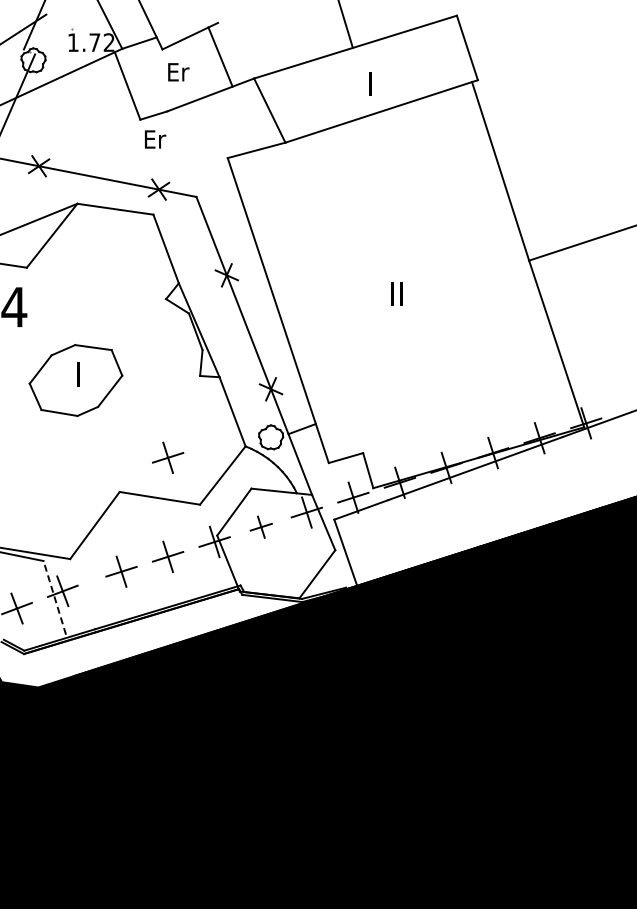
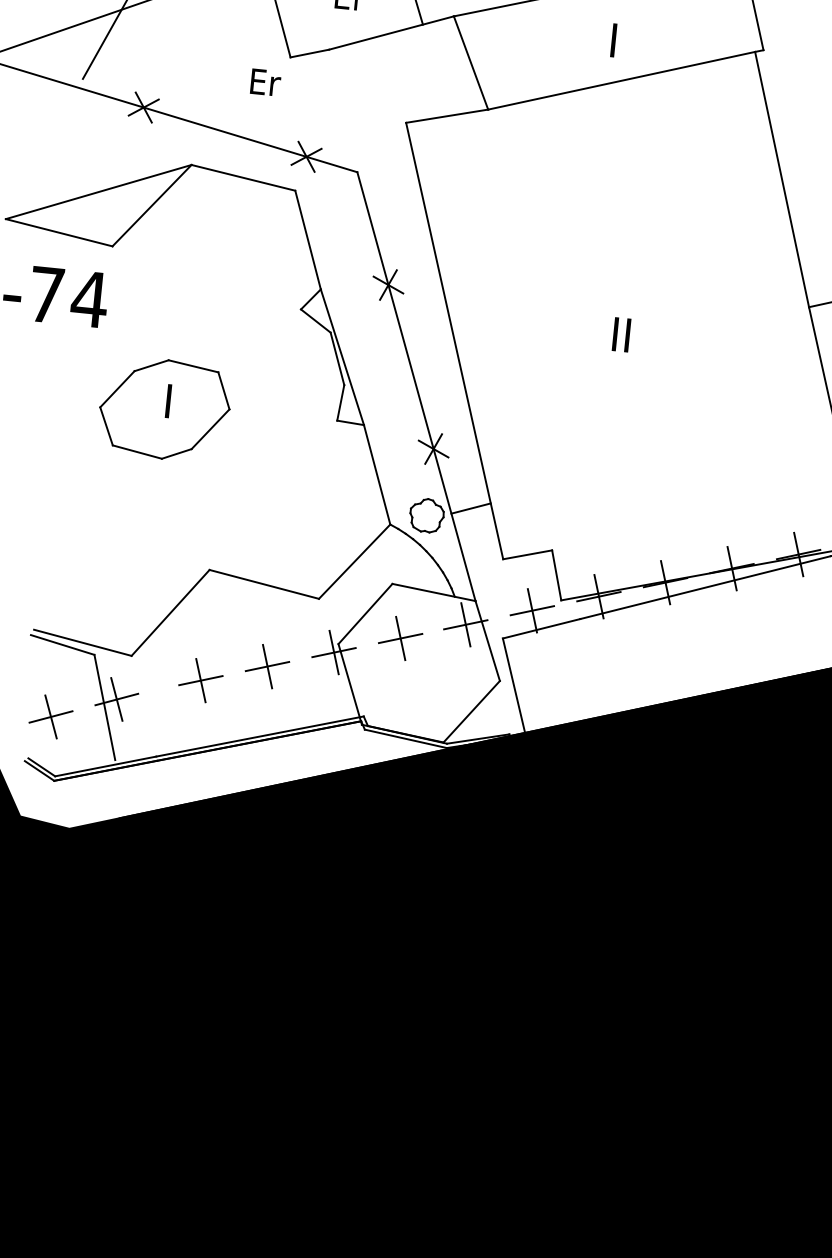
text: (155, 139) -> (265, 82), moved
part: (168, 457) -> (282, 529), removed
part: (261, 527) -> (400, 639), size x1.43
line: (54, 597) -> (104, 706), dashed -> solid

